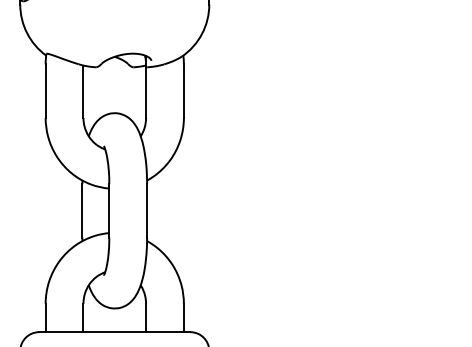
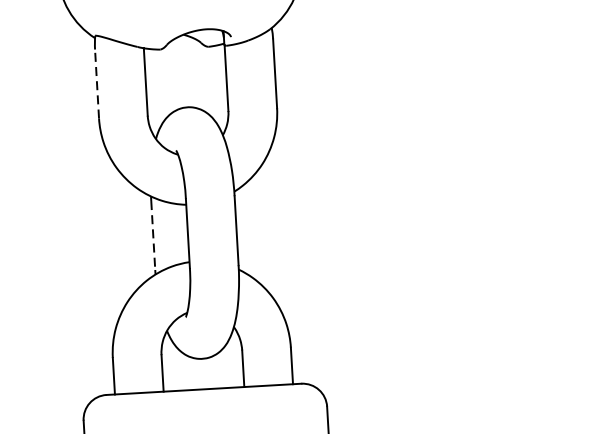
line: (45, 91) -> (96, 84), solid -> dashed
line: (82, 210) -> (153, 235), solid -> dashed

